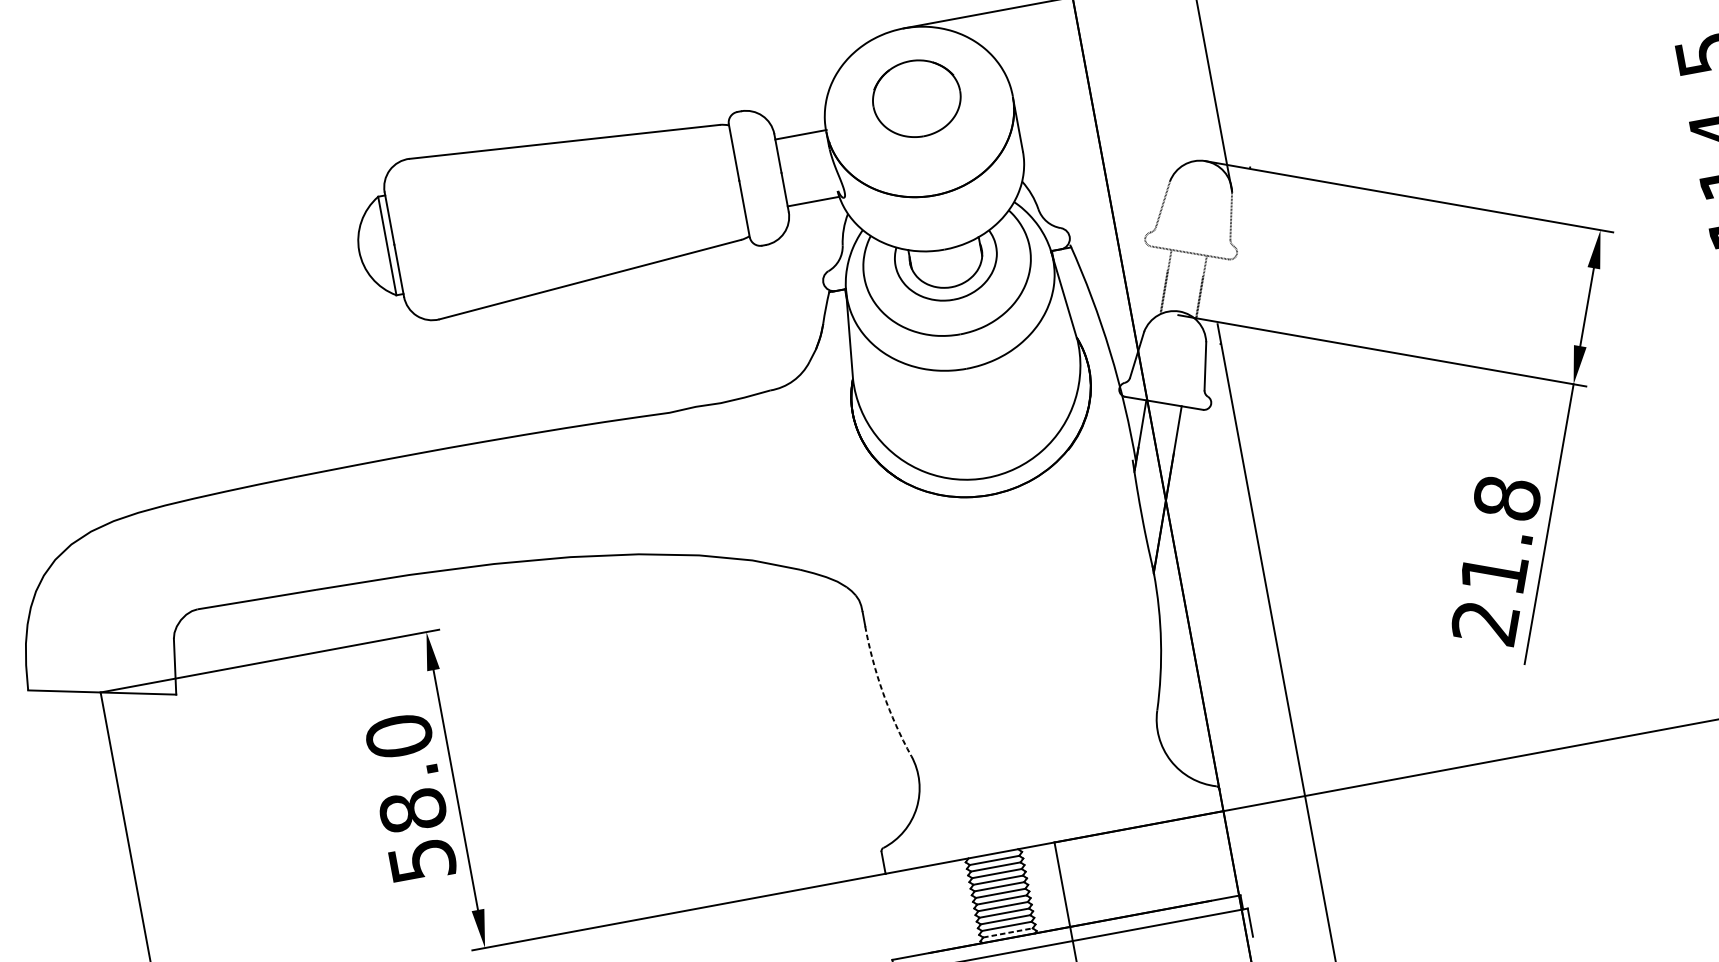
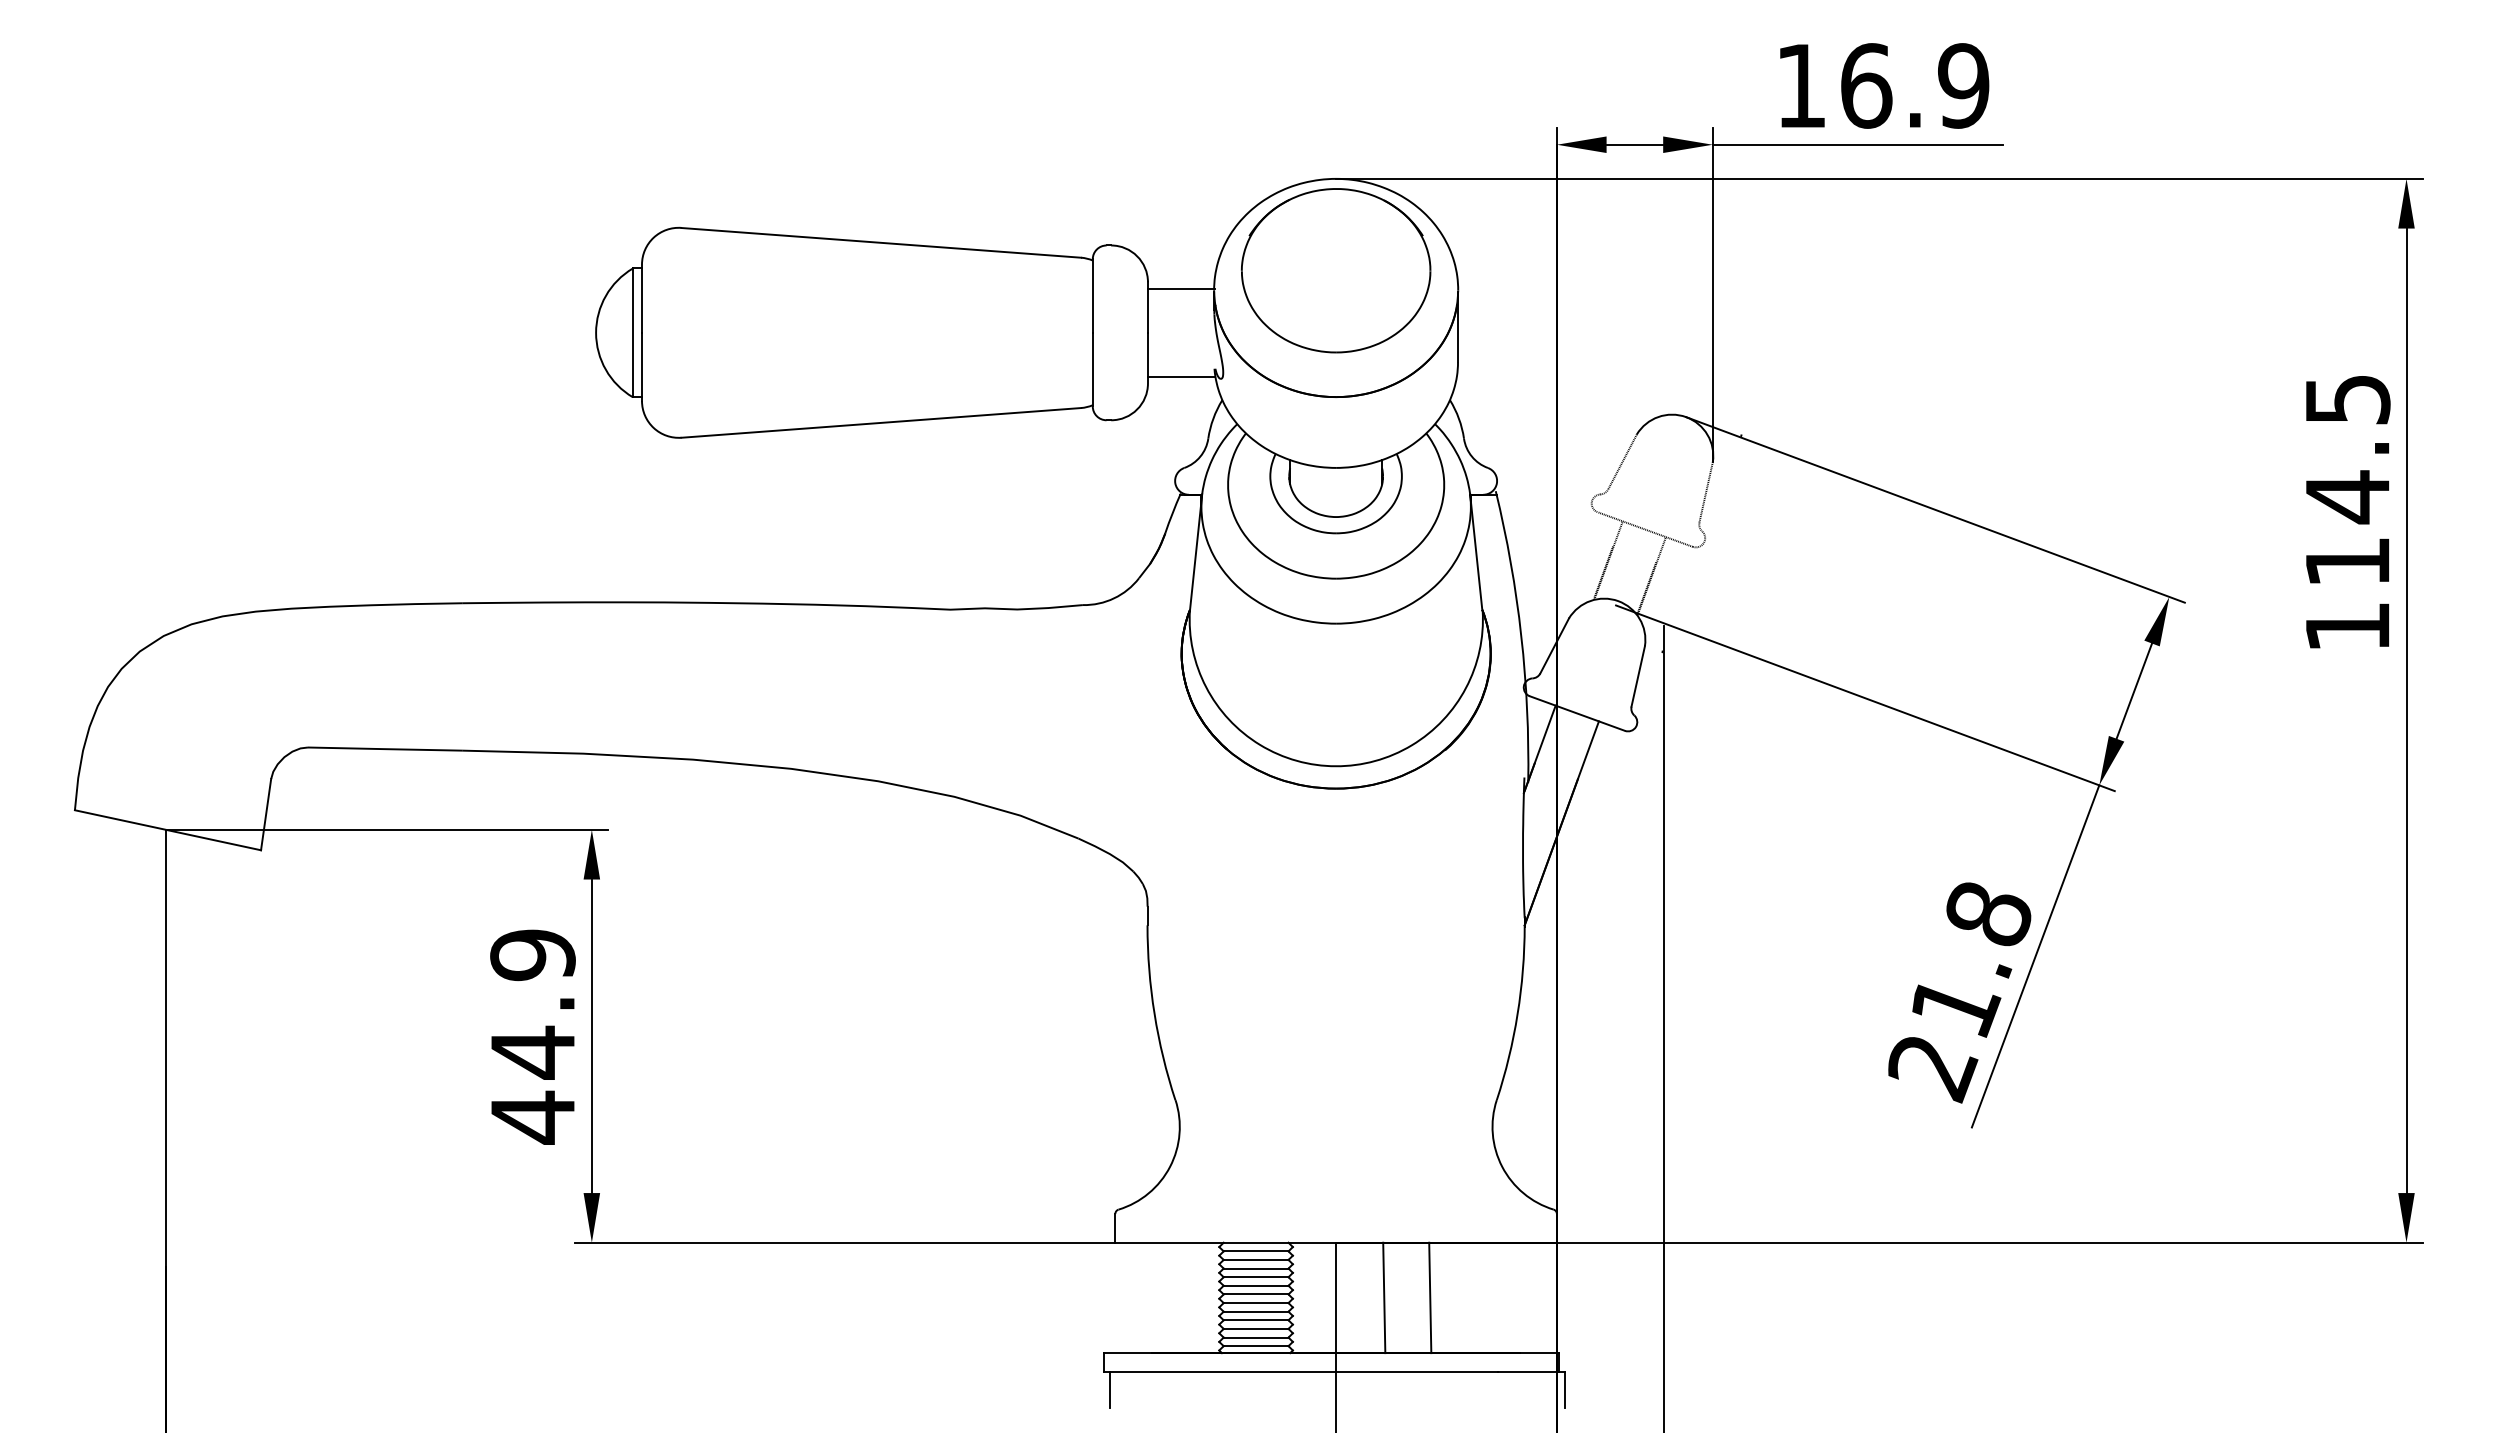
part: (916, 98) -> (1336, 270), size x1.67
arc: (883, 692) -> (1154, 1013), dashed -> solid
text: (410, 798) -> (532, 1036), 58.0 -> 44.9
line: (1134, 870) -> (1430, 1297), added
line: (1099, 877) -> (1384, 1297), added
line: (1008, 933) -> (1256, 1346), dashed -> solid

